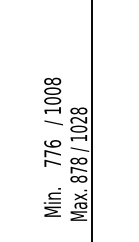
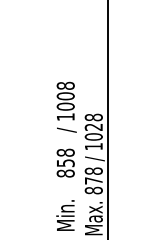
text: (52, 153) -> (65, 163), 776 -> 858

